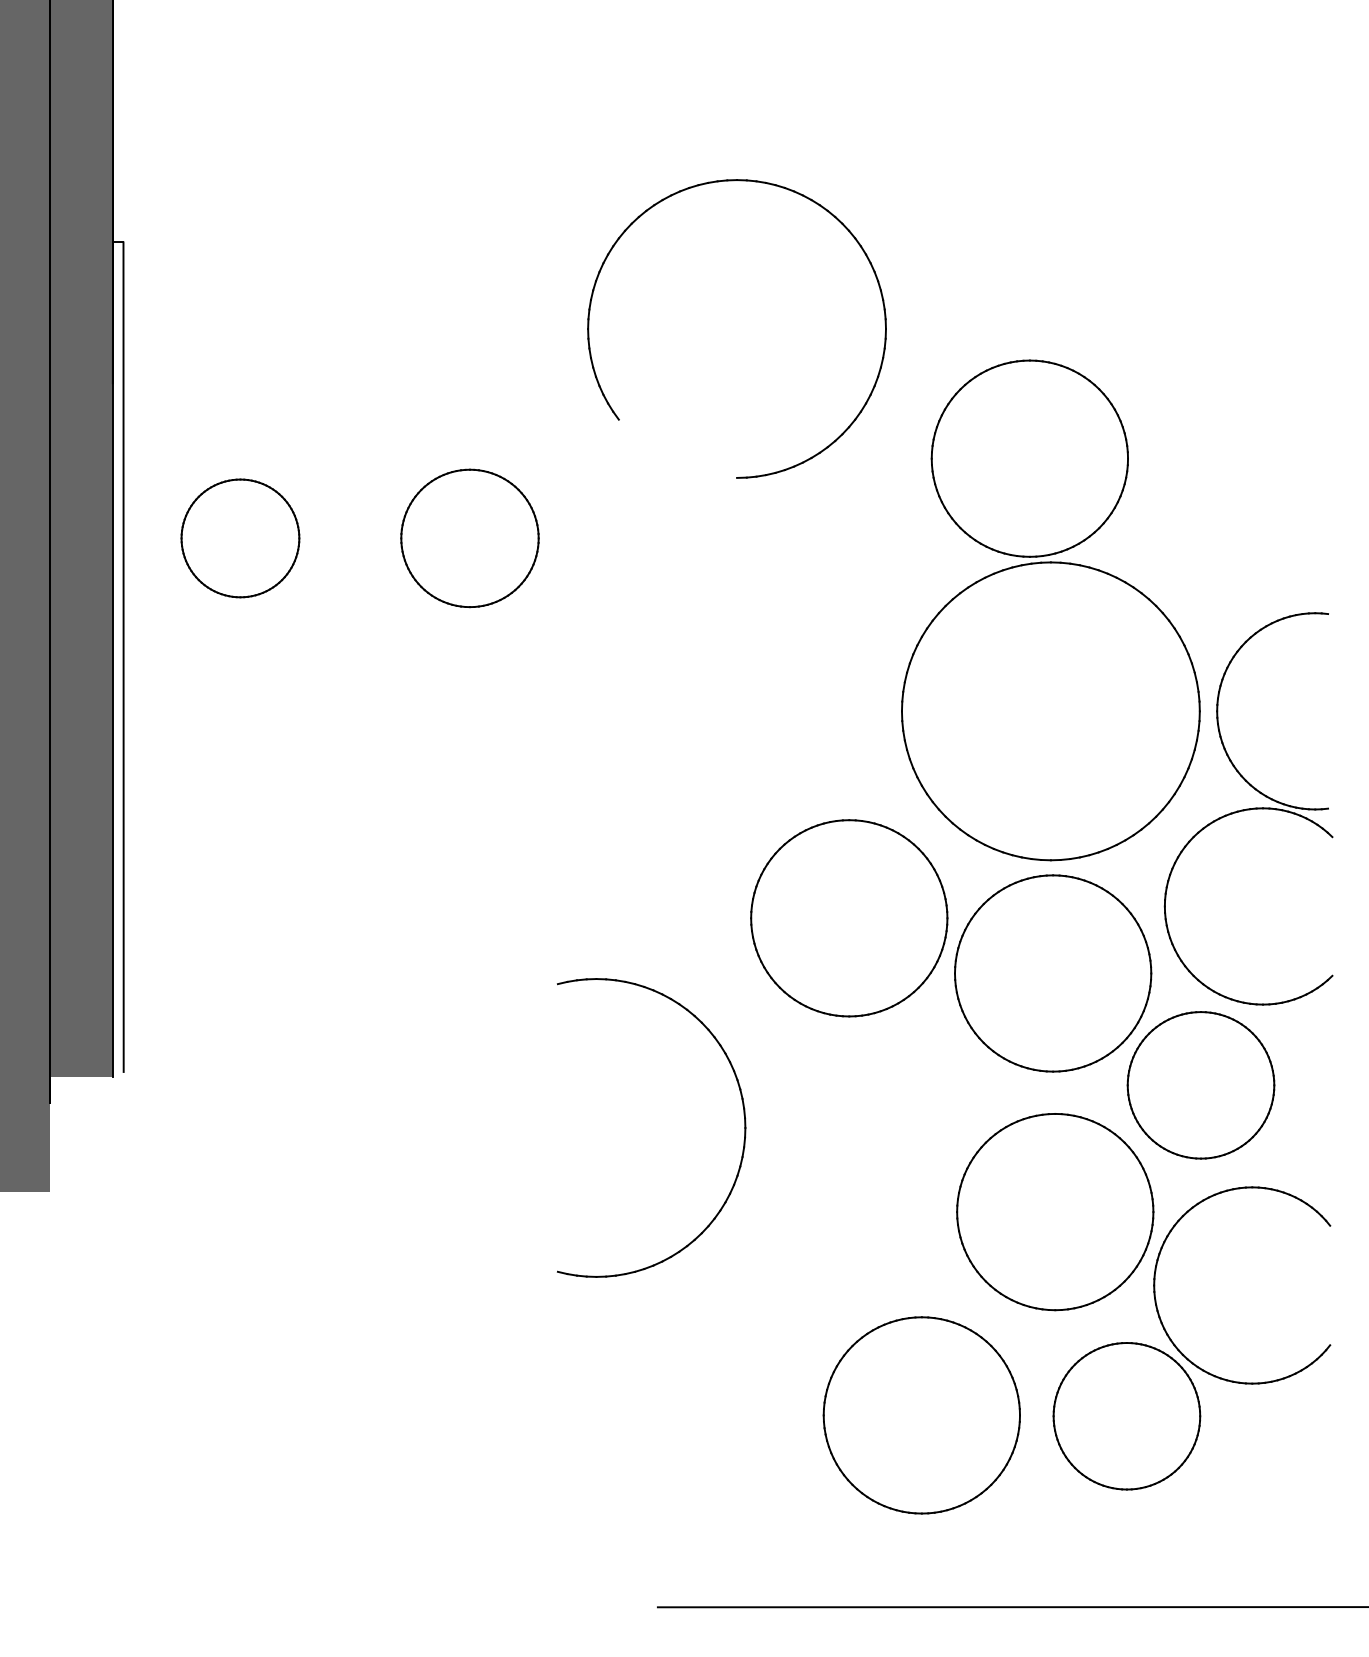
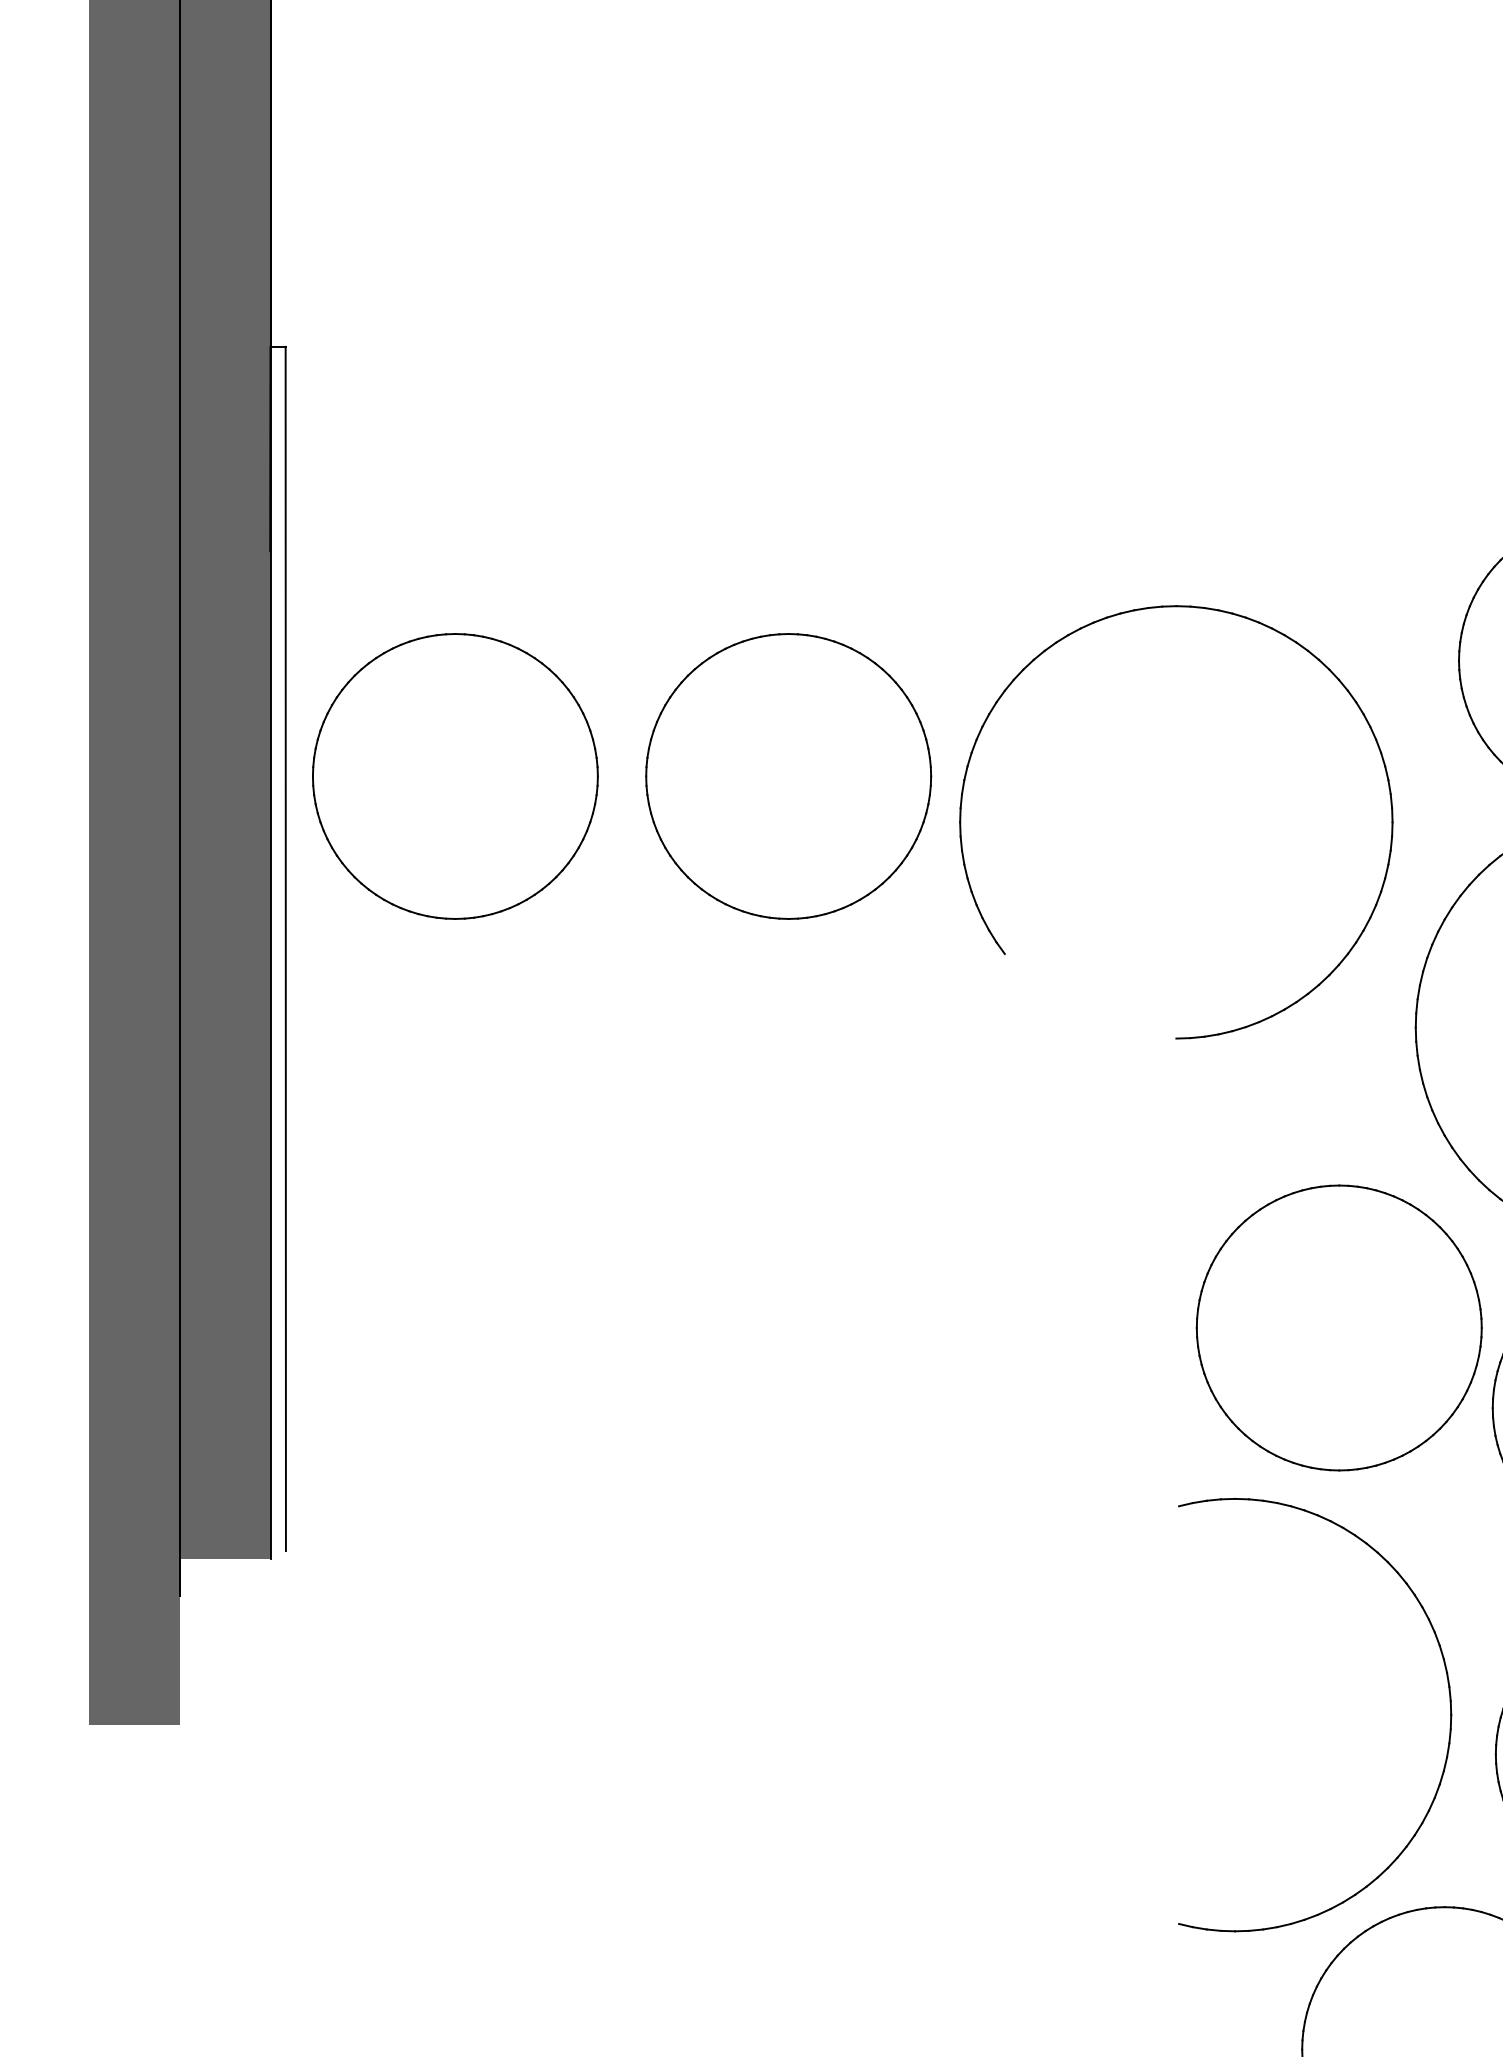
part: (640, 217) -> (1036, 660), moved
part: (240, 538) -> (455, 776), size x1.67
part: (469, 538) -> (787, 776), size x1.43
part: (743, 1115) -> (1448, 1696), moved

